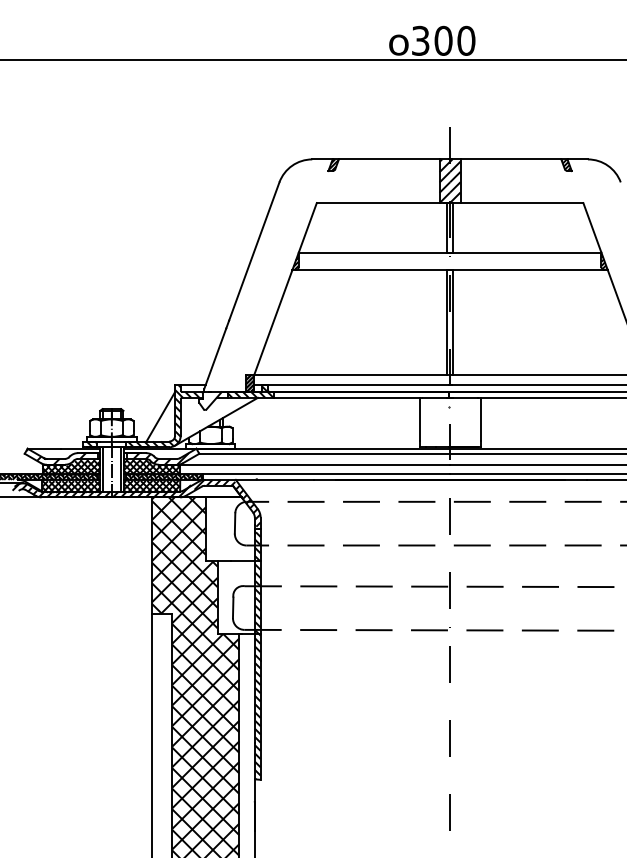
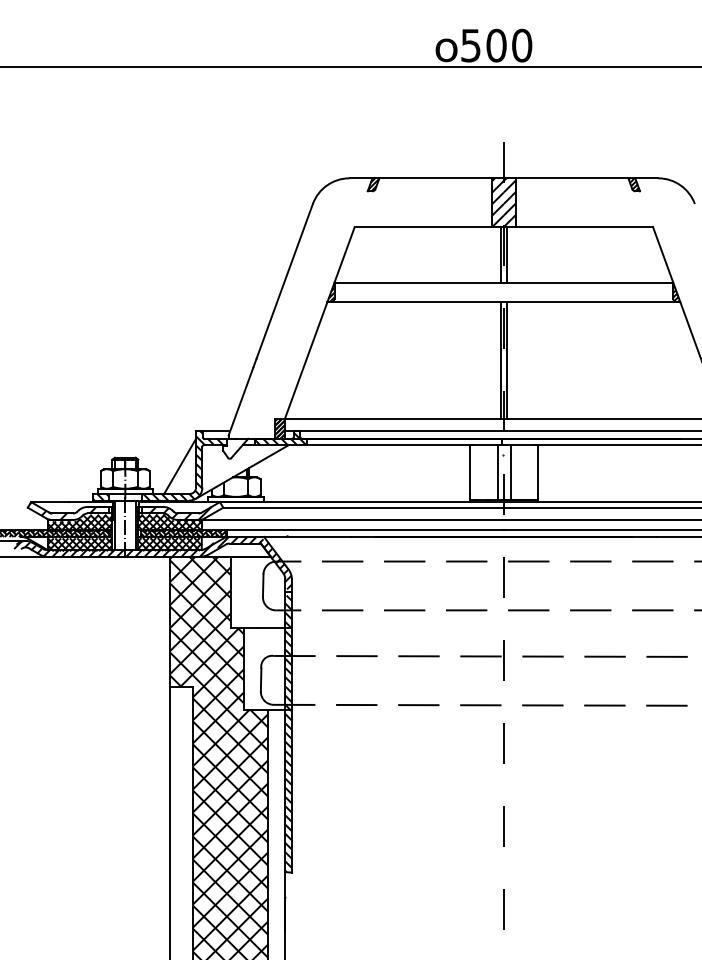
text: (420, 39) -> (470, 44), 300 -> 500
line: (444, 422) -> (497, 472), added
line: (456, 422) -> (510, 472), added

